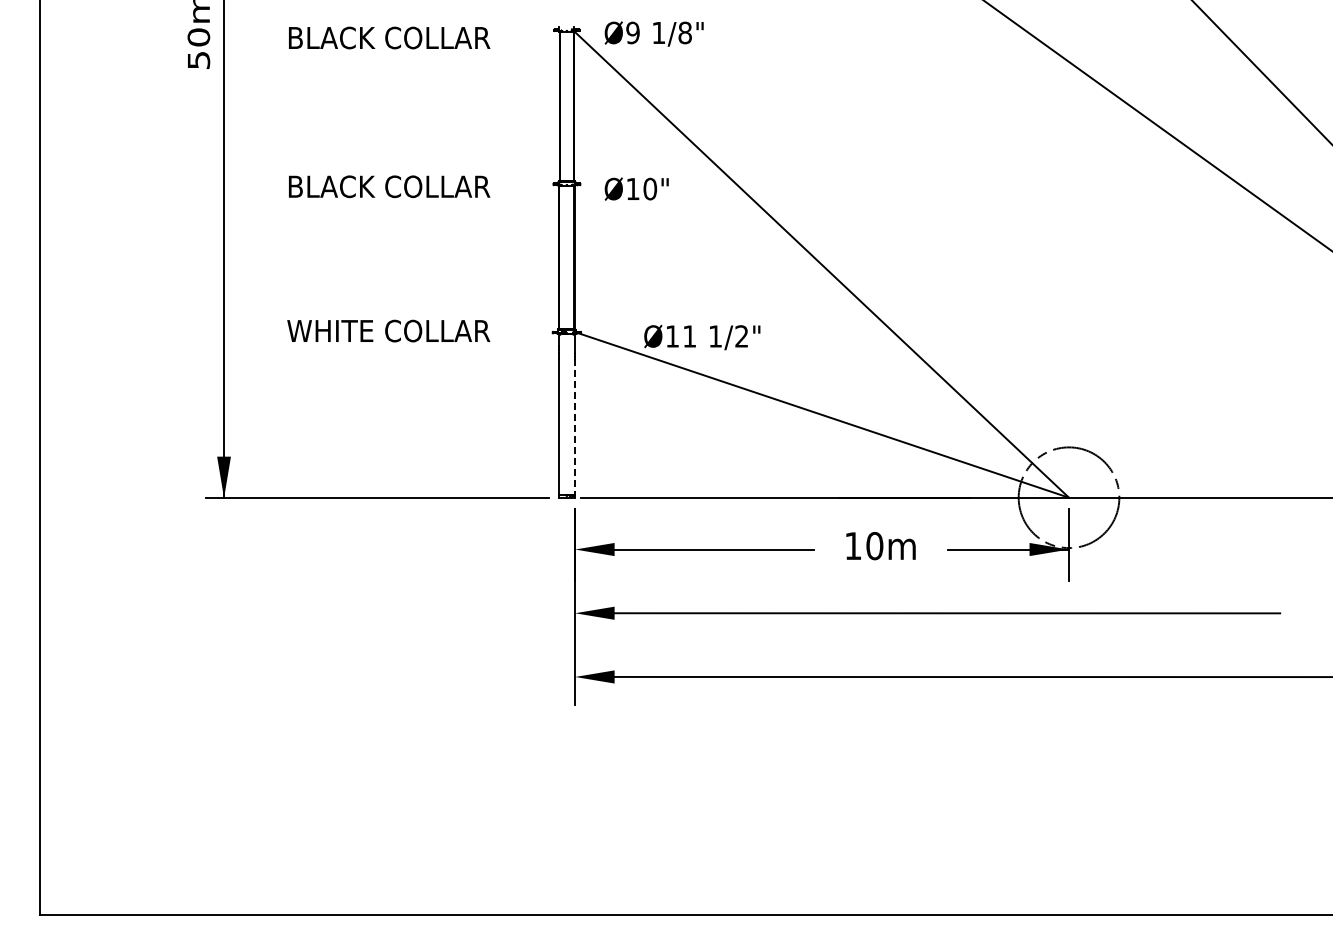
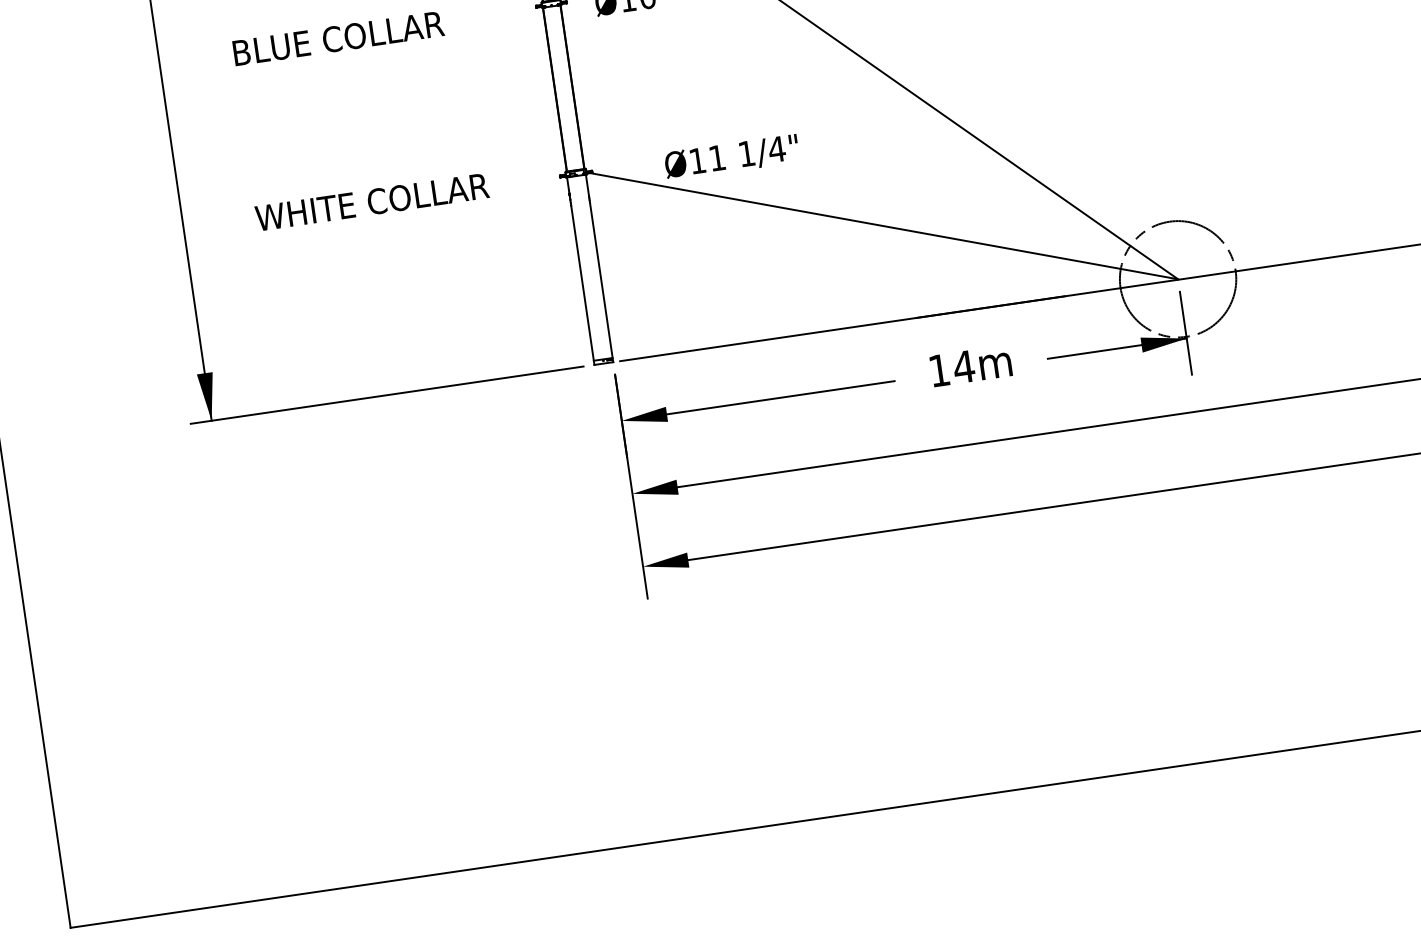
text: (405, 186) -> (367, 34), BLACK COLLAR -> BLUE COLLAR
text: (741, 336) -> (776, 149), 1/2" -> 1/4"
line: (575, 428) -> (602, 282), dashed -> solid
text: (874, 546) -> (963, 367), 10m -> 14m

